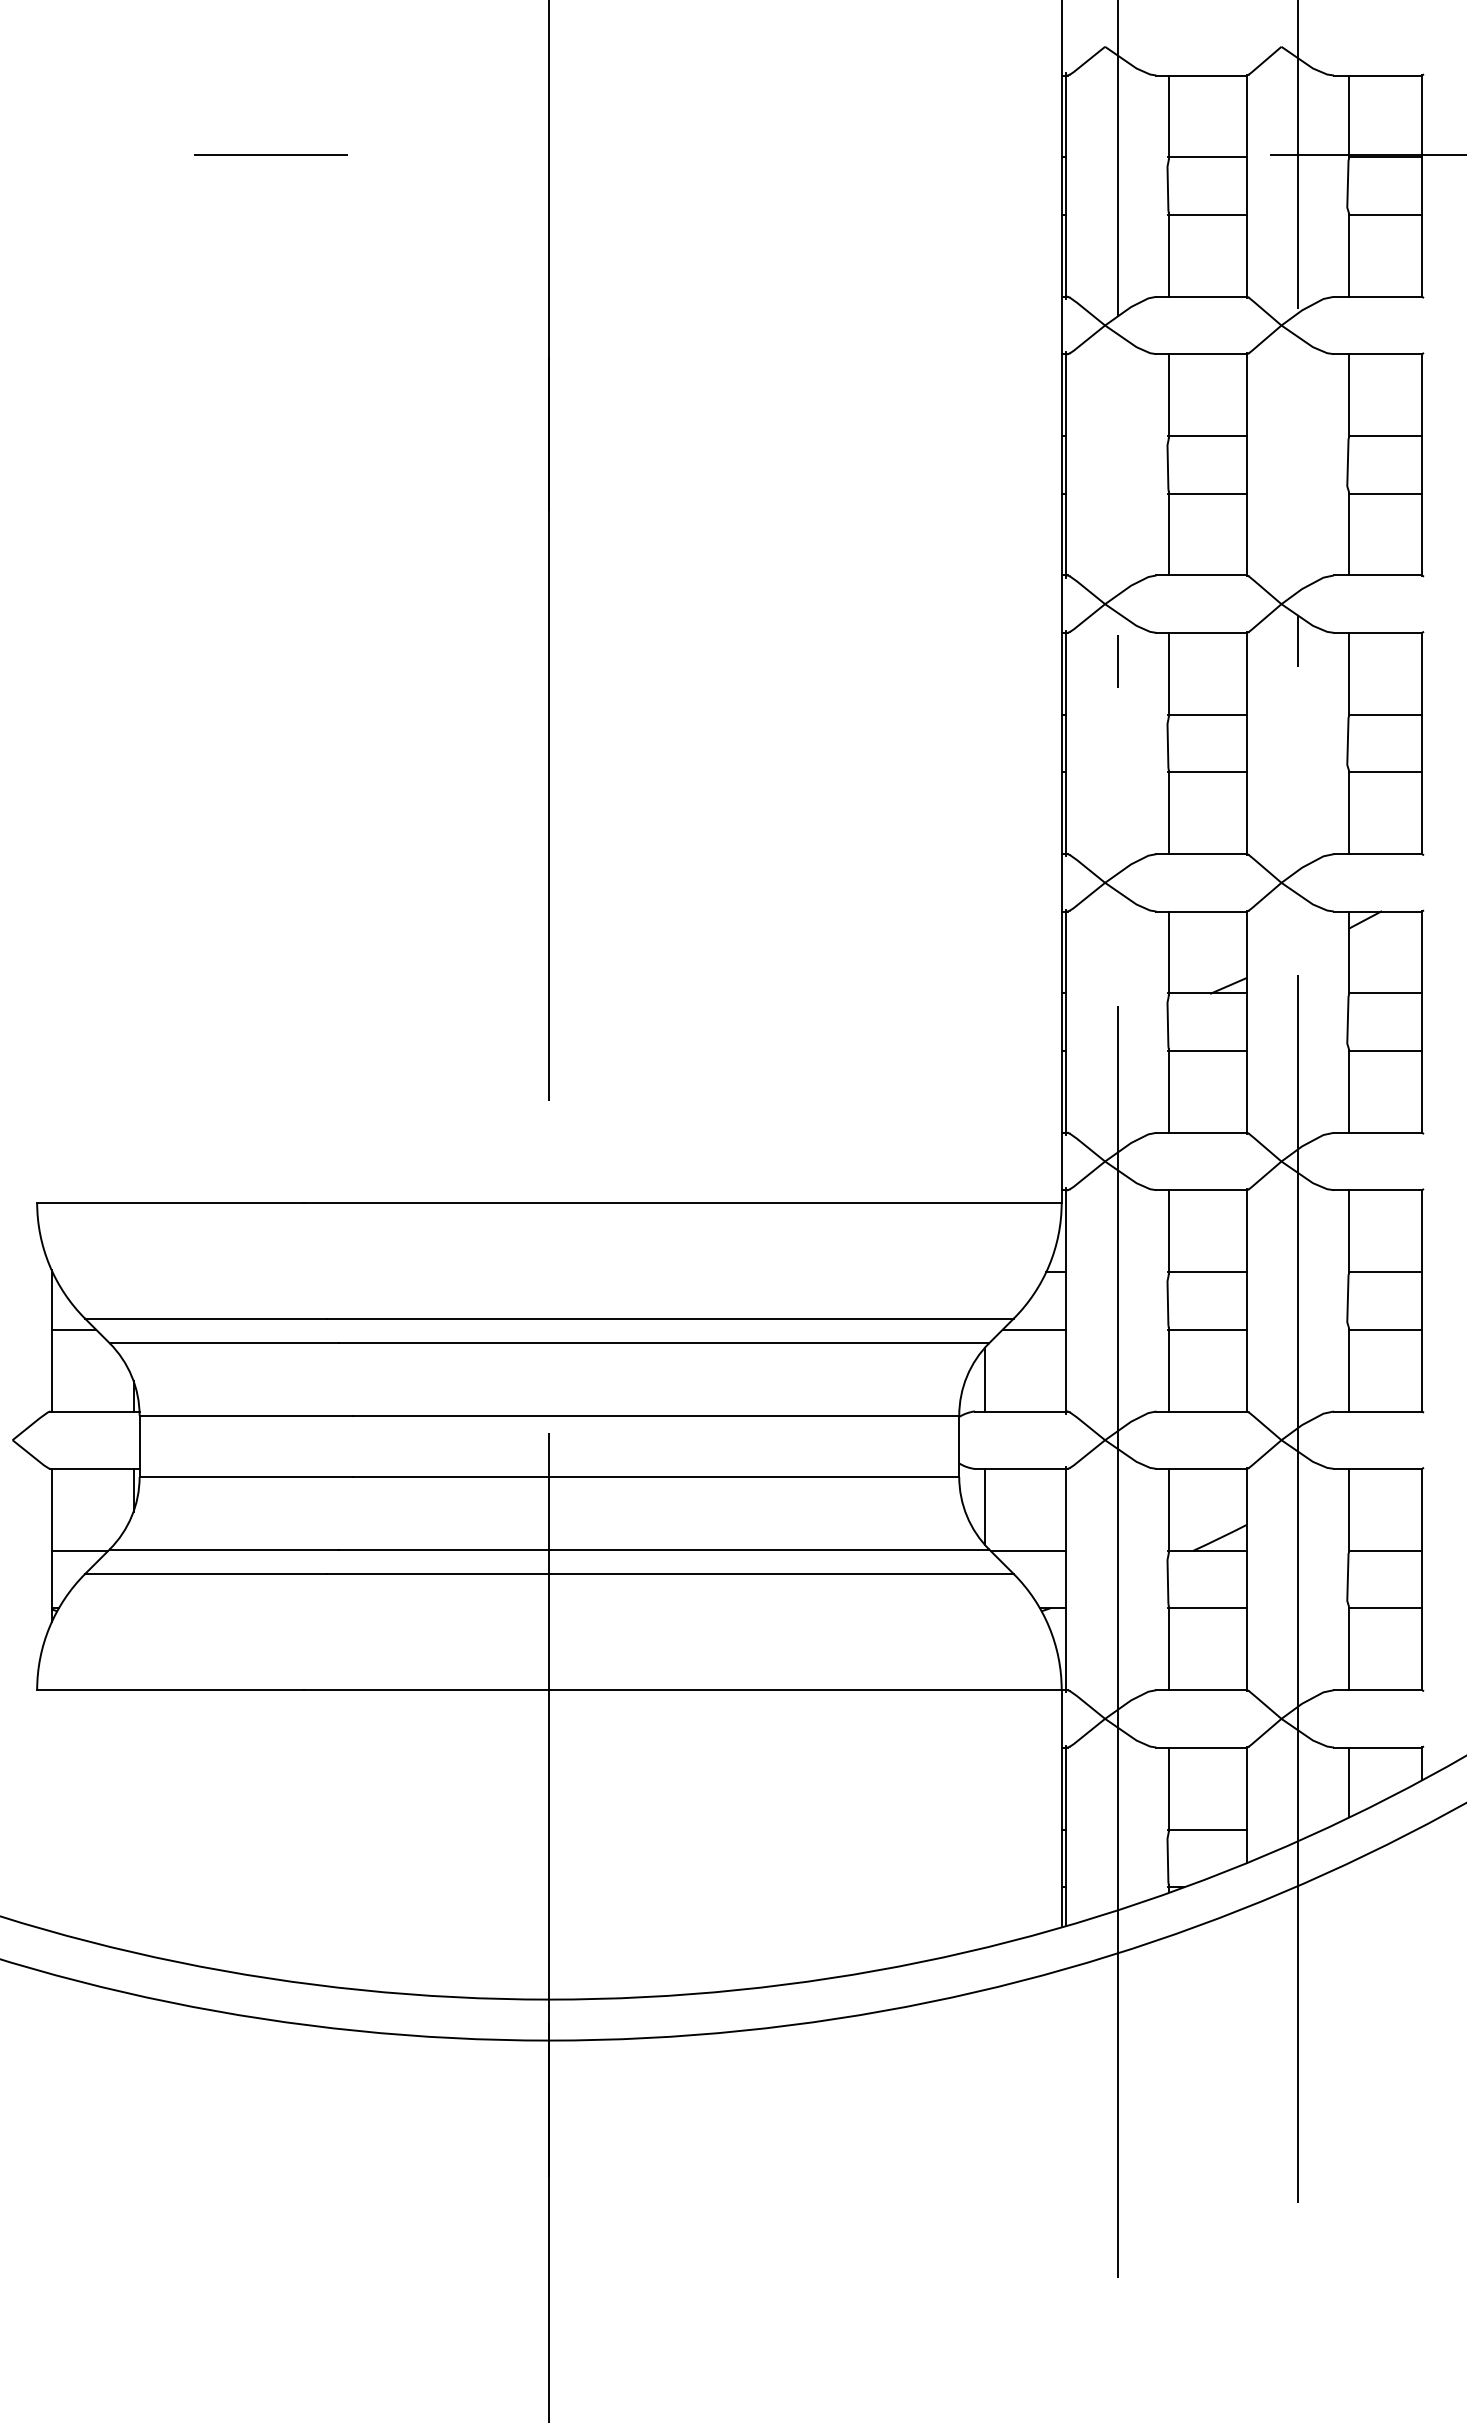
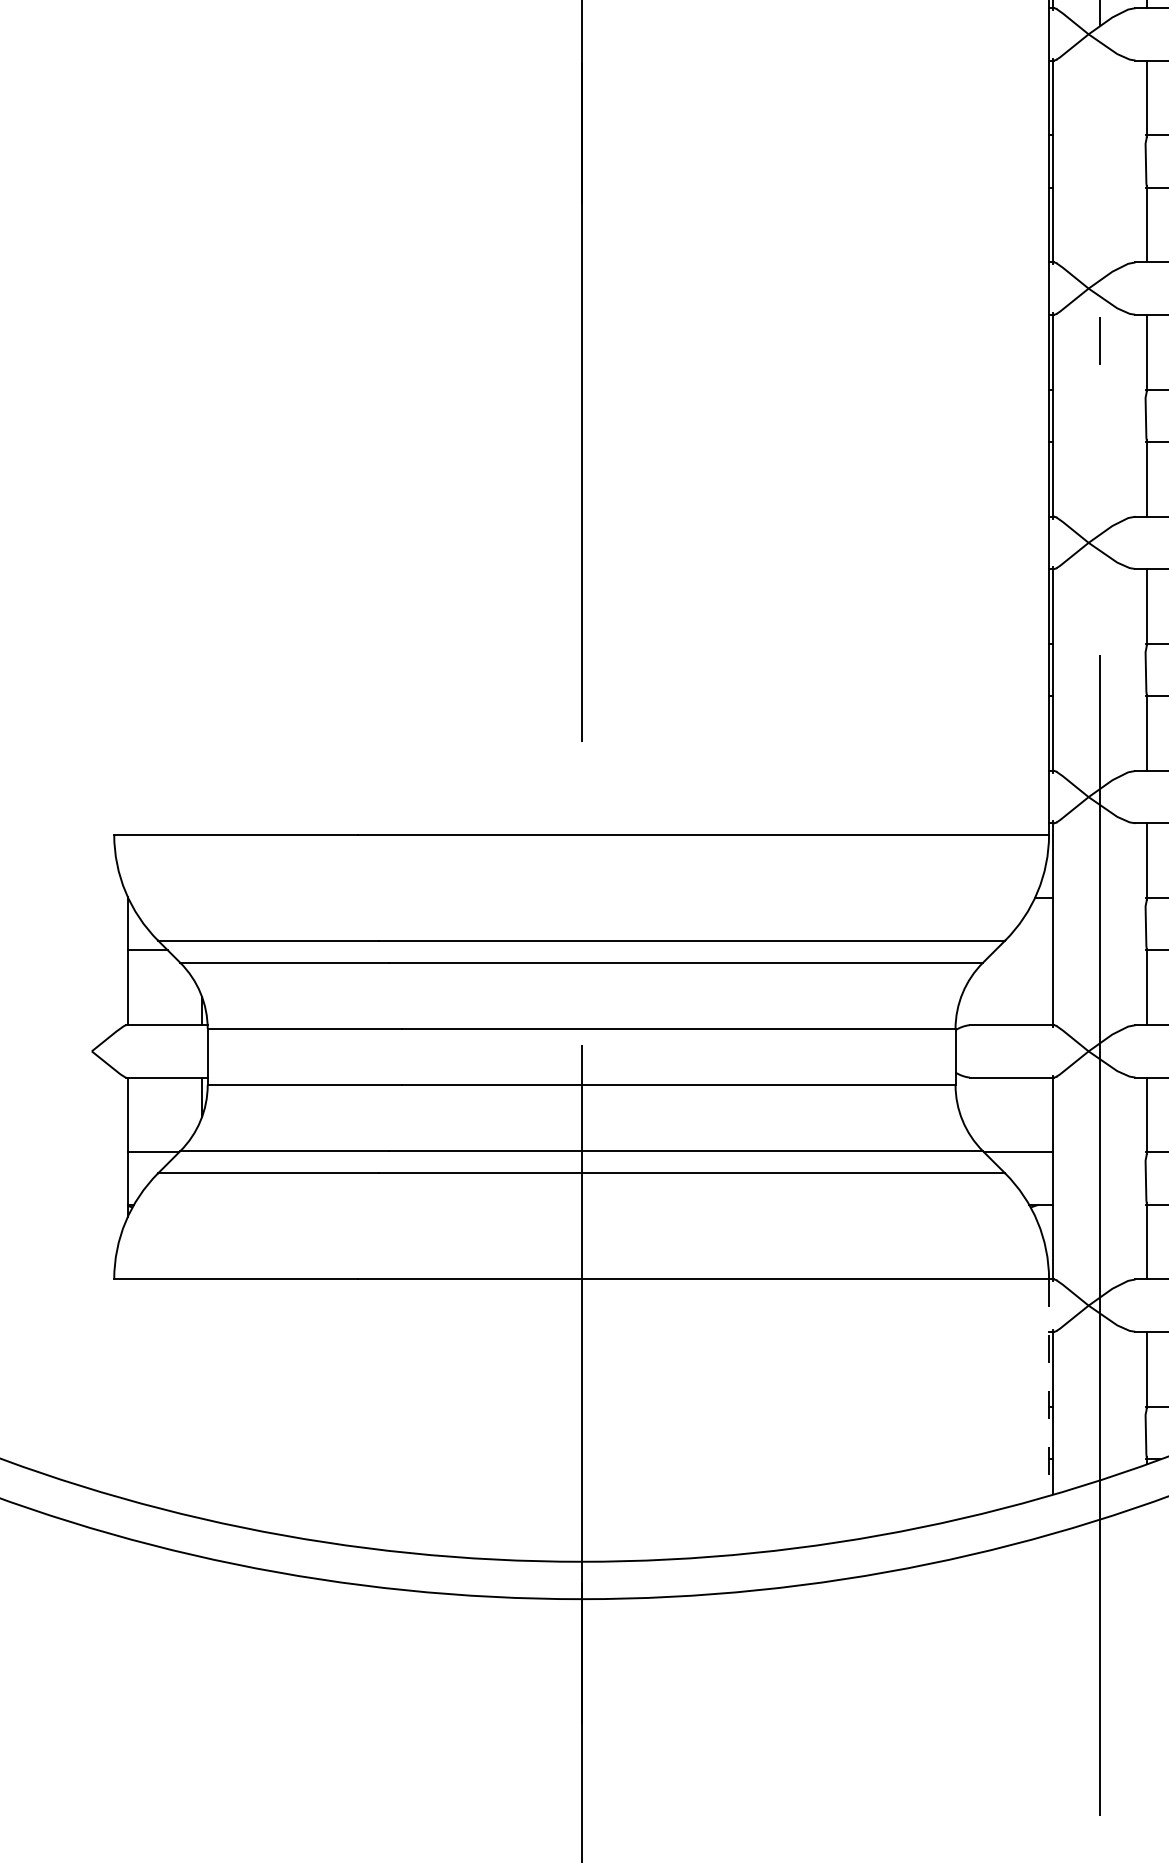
line: (1034, 1329) -> (1024, 950), removed
line: (984, 1379) -> (978, 996), removed
line: (984, 1506) -> (978, 1111), removed
line: (1061, 1808) -> (1048, 1387), solid -> dashed

